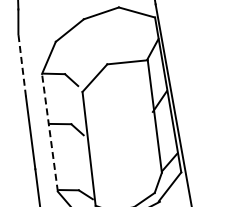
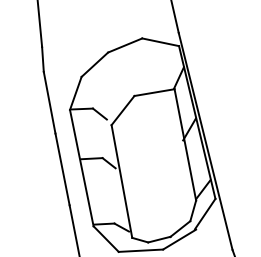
line: (22, 65) -> (49, 102), dashed -> solid
line: (49, 132) -> (81, 167), dashed -> solid

